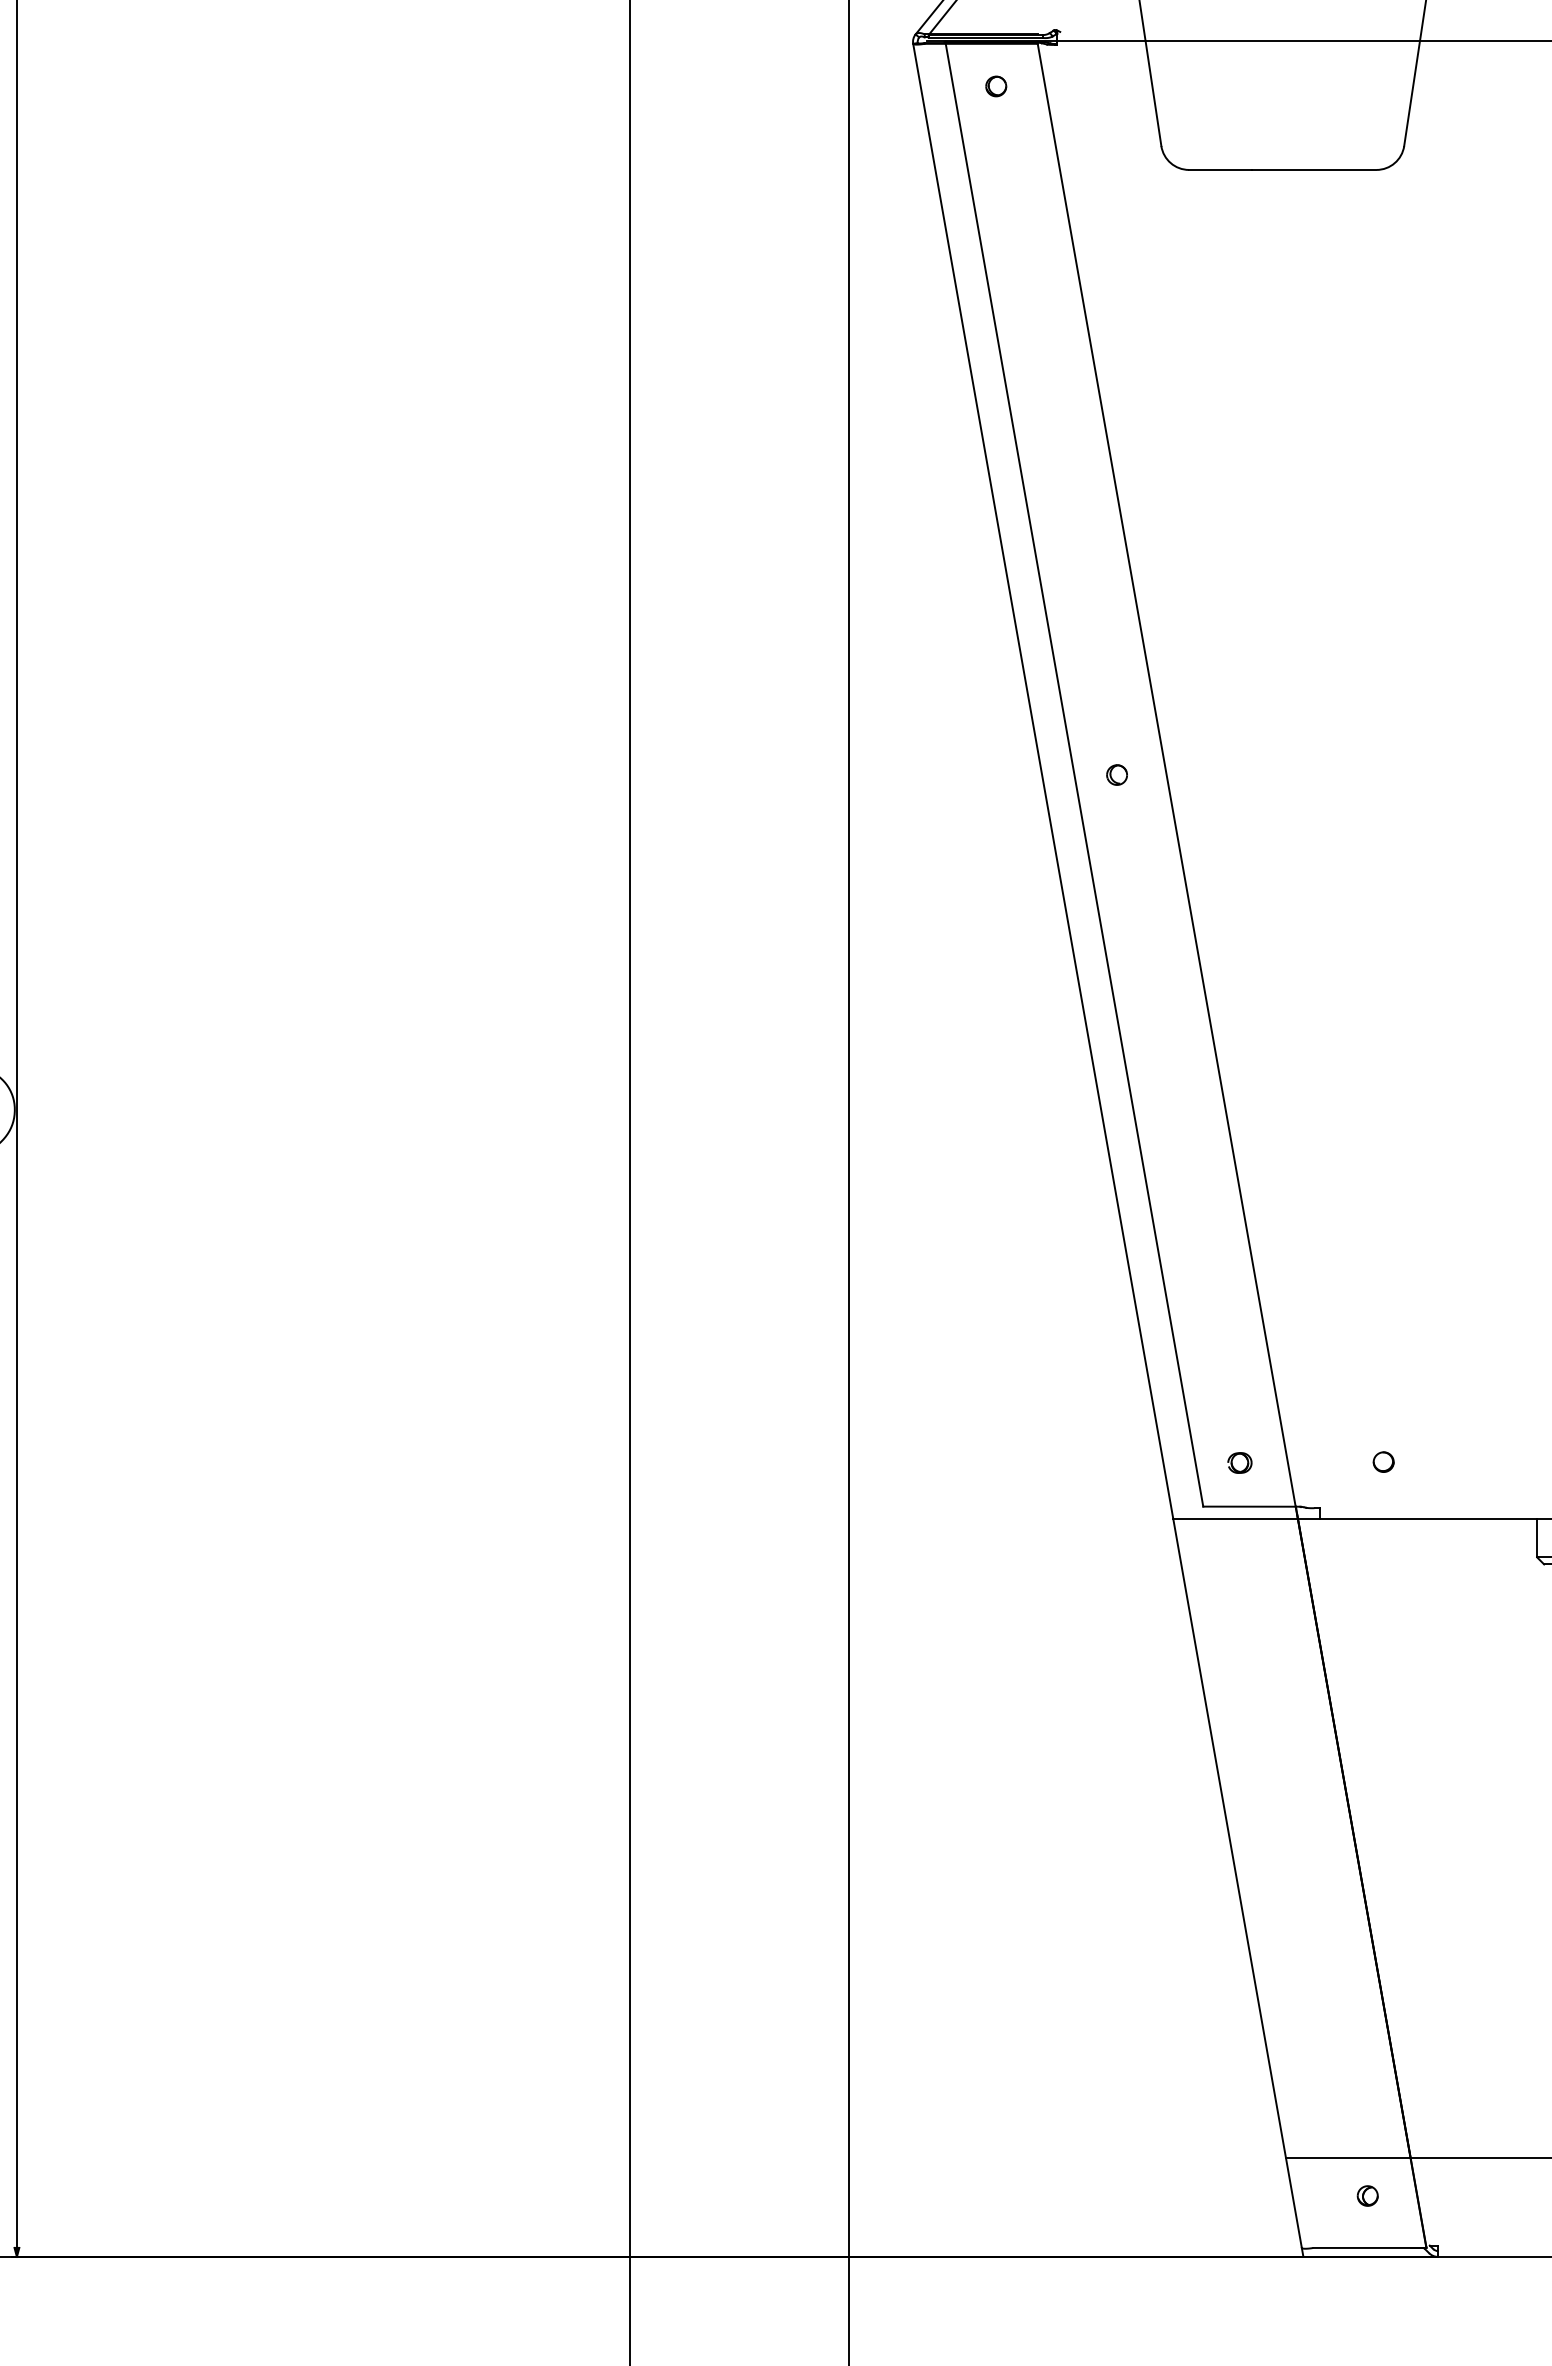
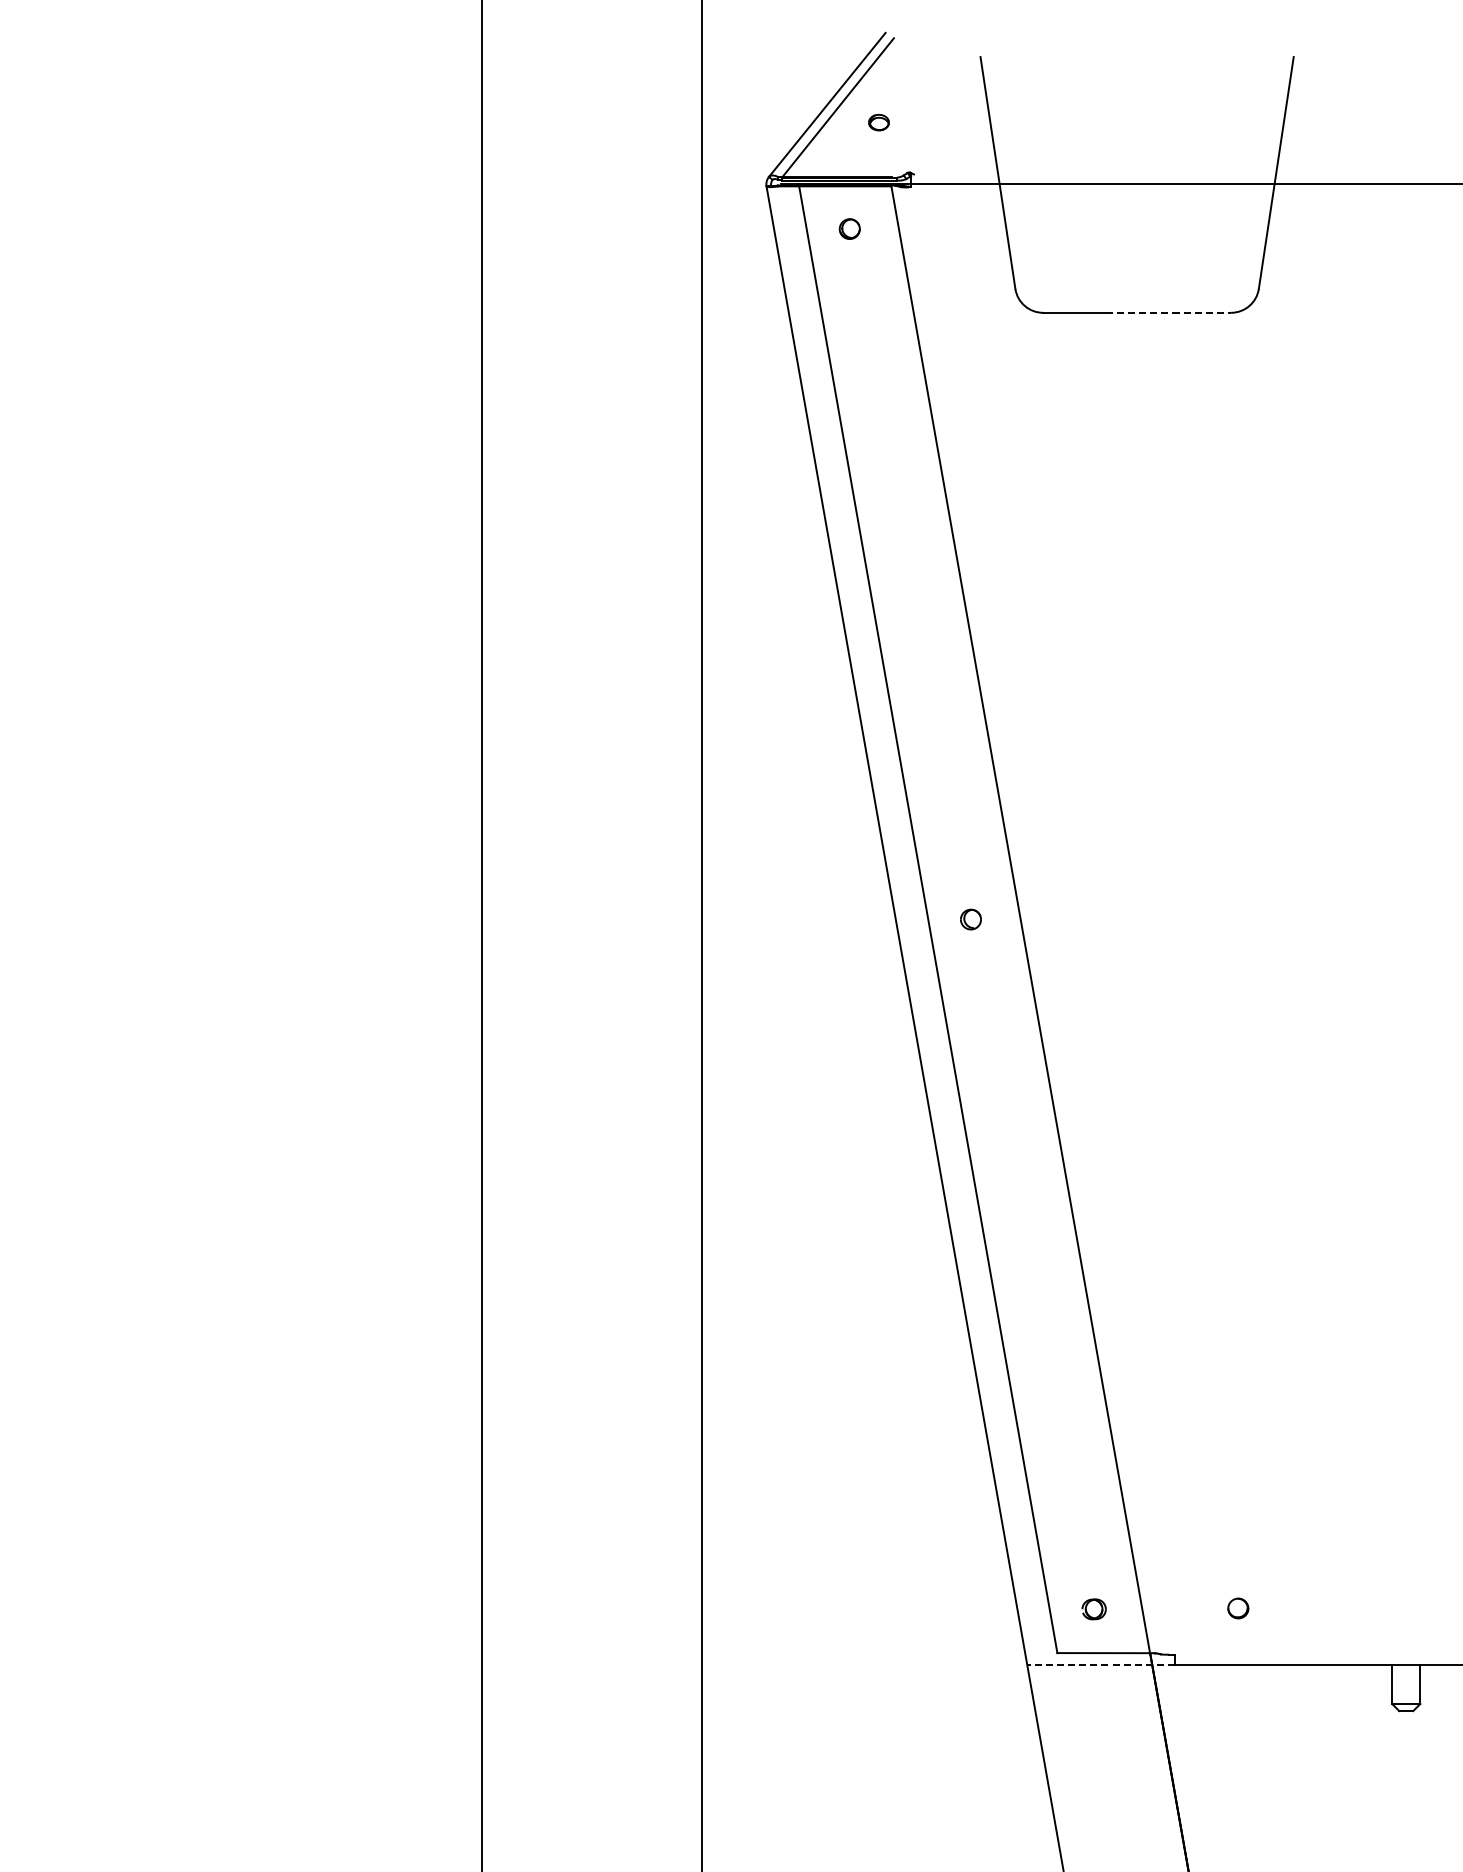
line: (1314, 169) -> (1168, 312), solid -> dashed
line: (1246, 1518) -> (1100, 1665), solid -> dashed

